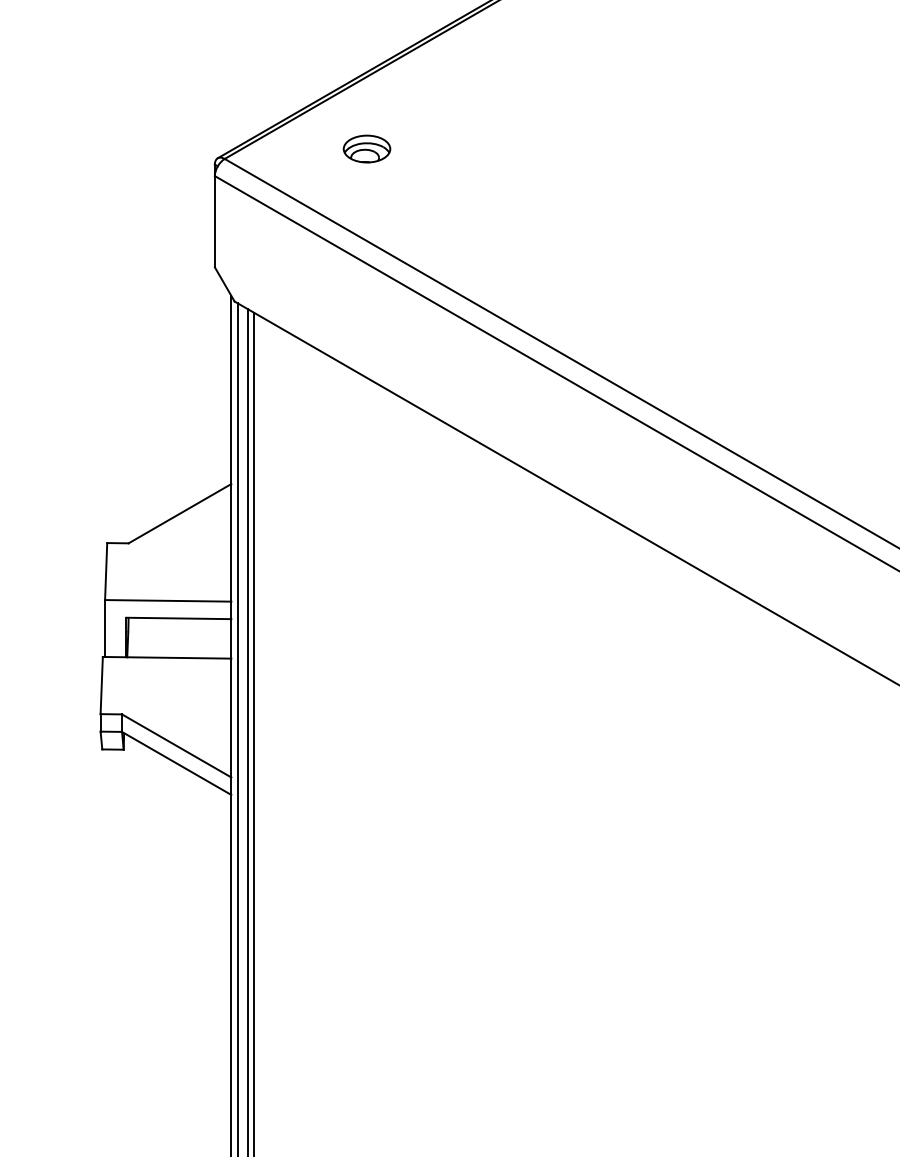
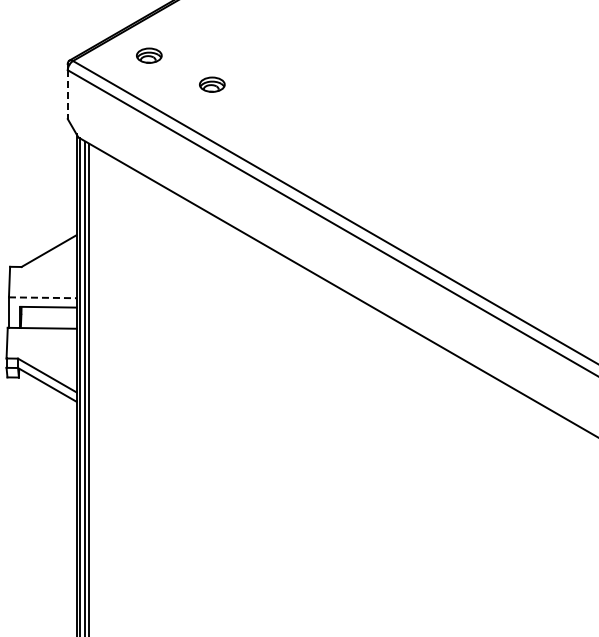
part: (484, 202) -> (212, 84), added
line: (214, 223) -> (67, 95), solid -> dashed
line: (167, 600) -> (42, 297), solid -> dashed

